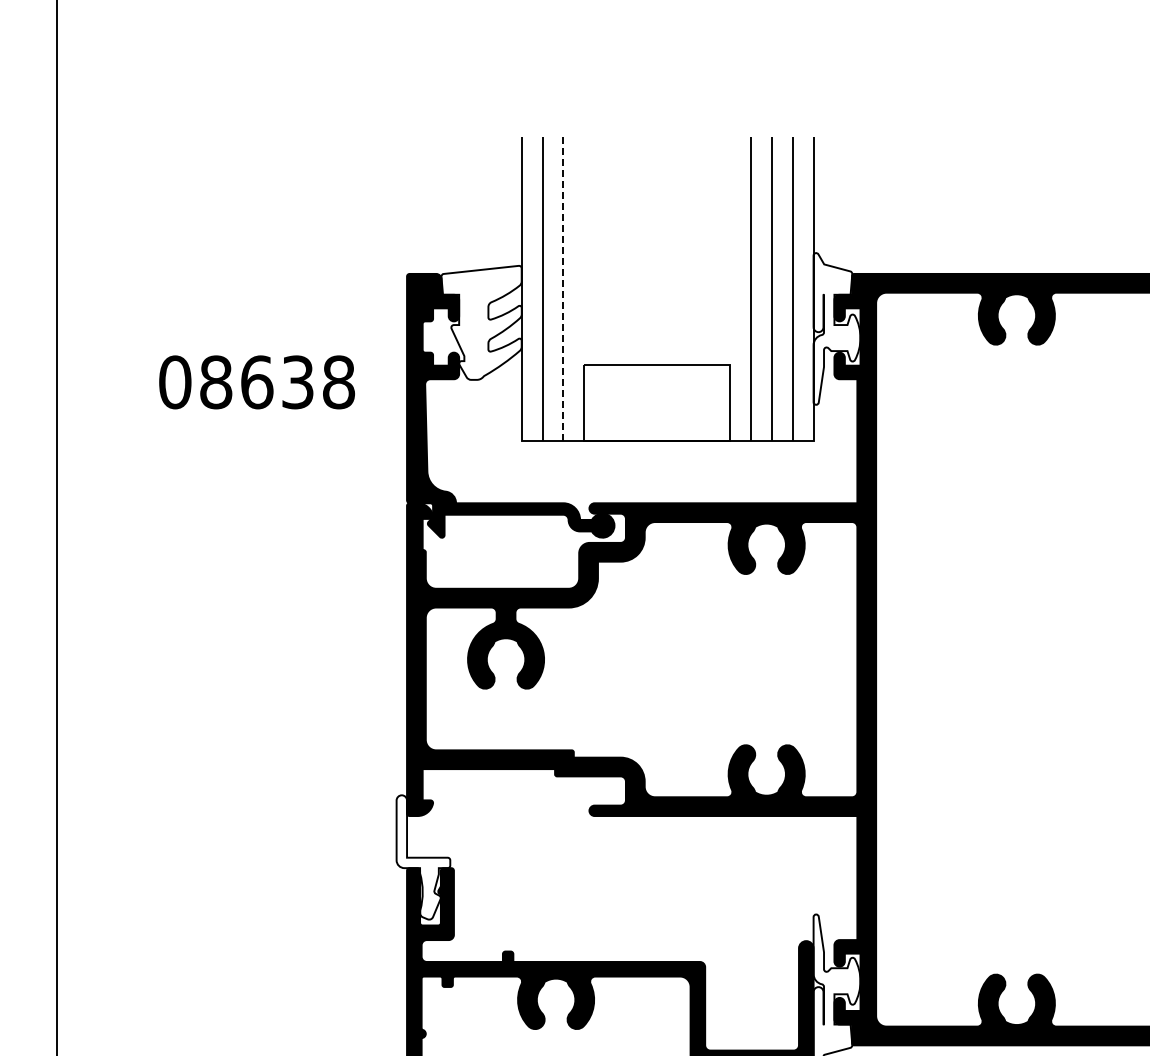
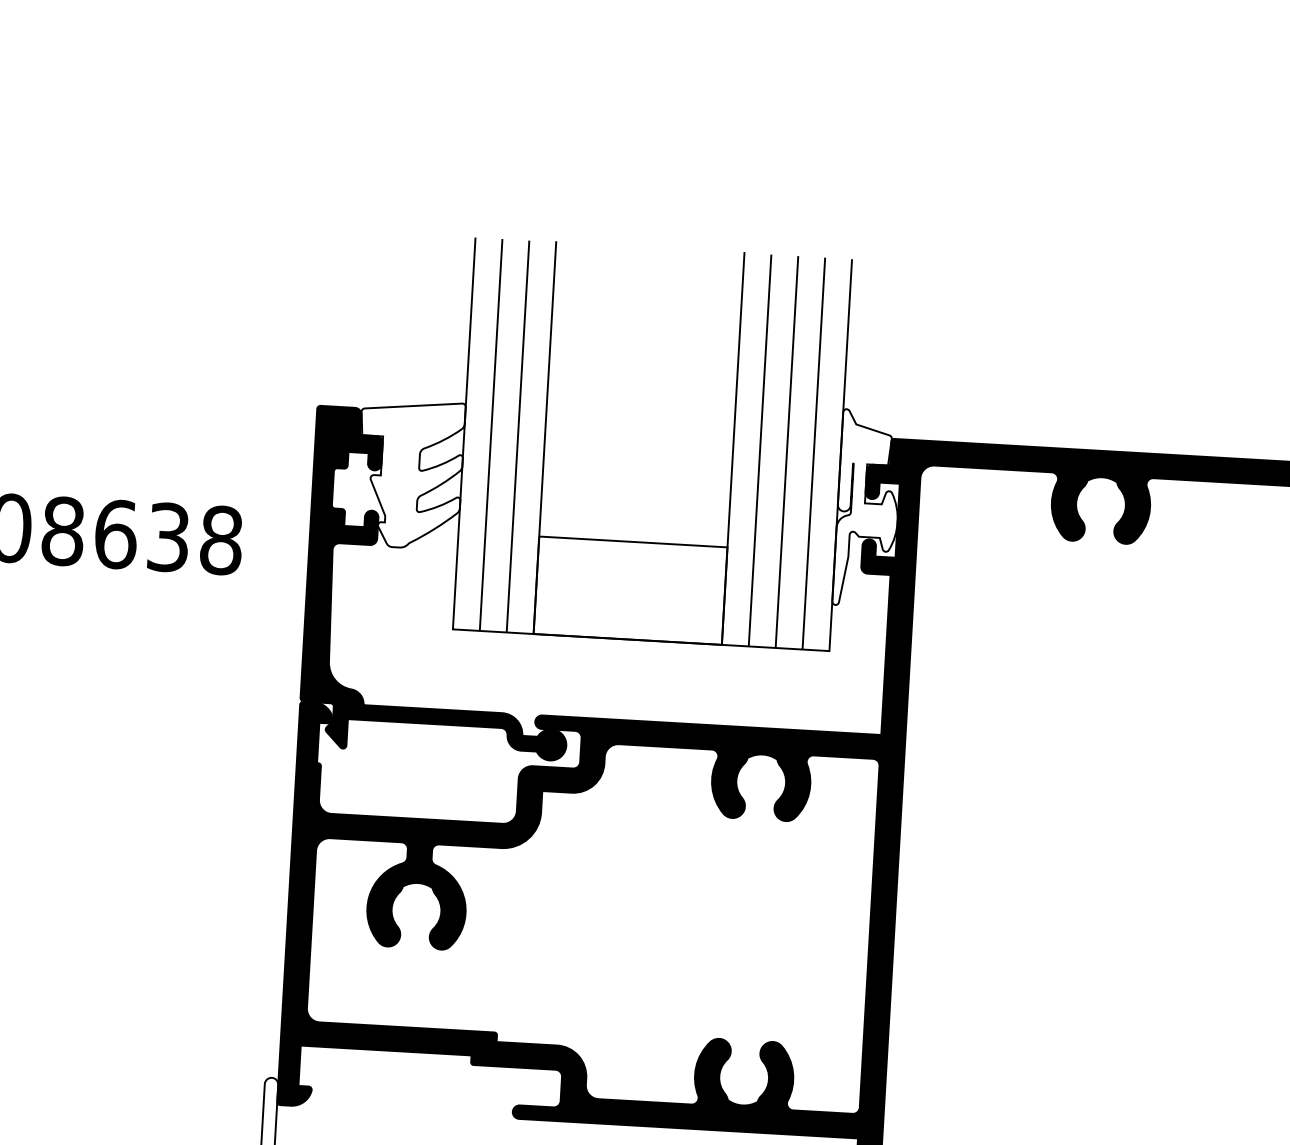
line: (563, 288) -> (518, 436), dashed -> solid
line: (584, 288) -> (545, 437), added
line: (730, 288) -> (733, 448), added

